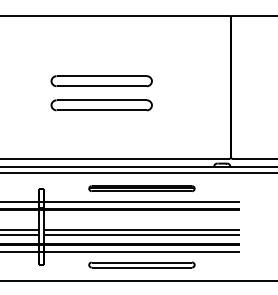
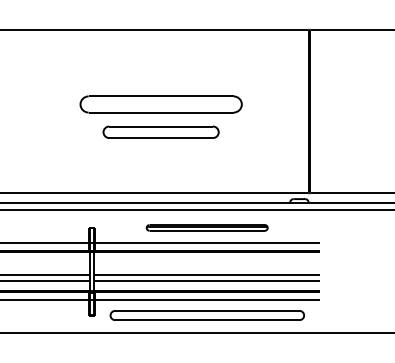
part: (101, 81) -> (160, 104), size x1.4
part: (141, 265) -> (206, 315), size x1.6

